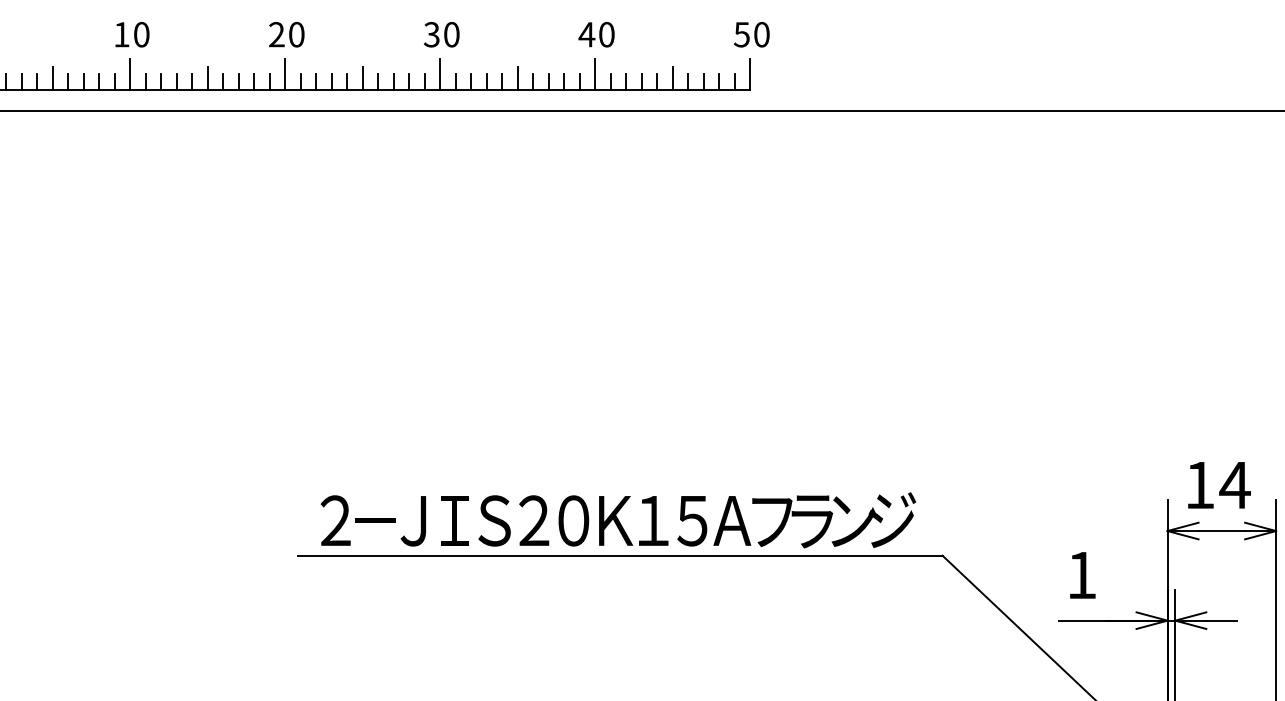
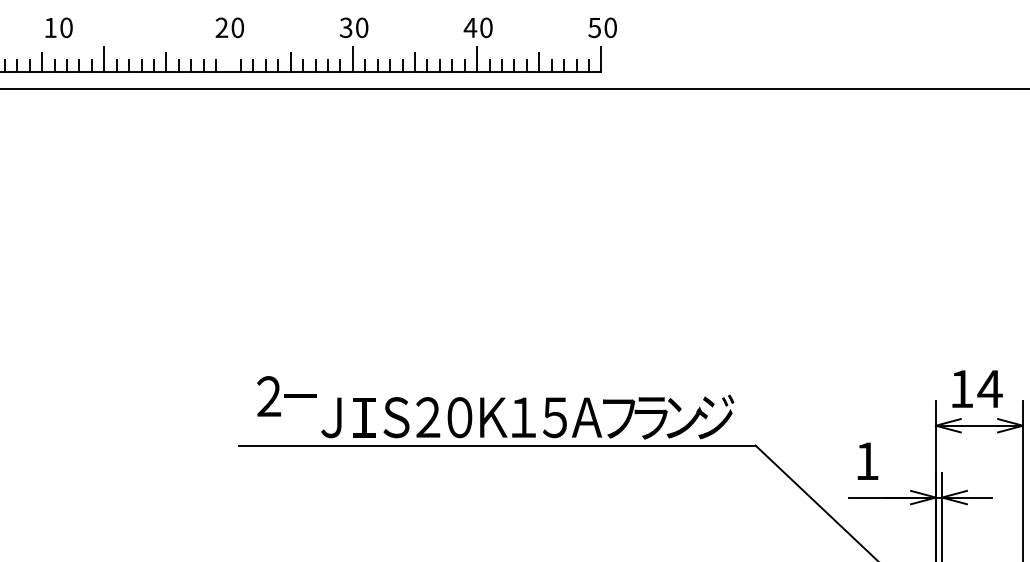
text: (131, 34) -> (58, 27), moved
line: (285, 74) -> (228, 59), removed
text: (357, 520) -> (286, 396), moved

